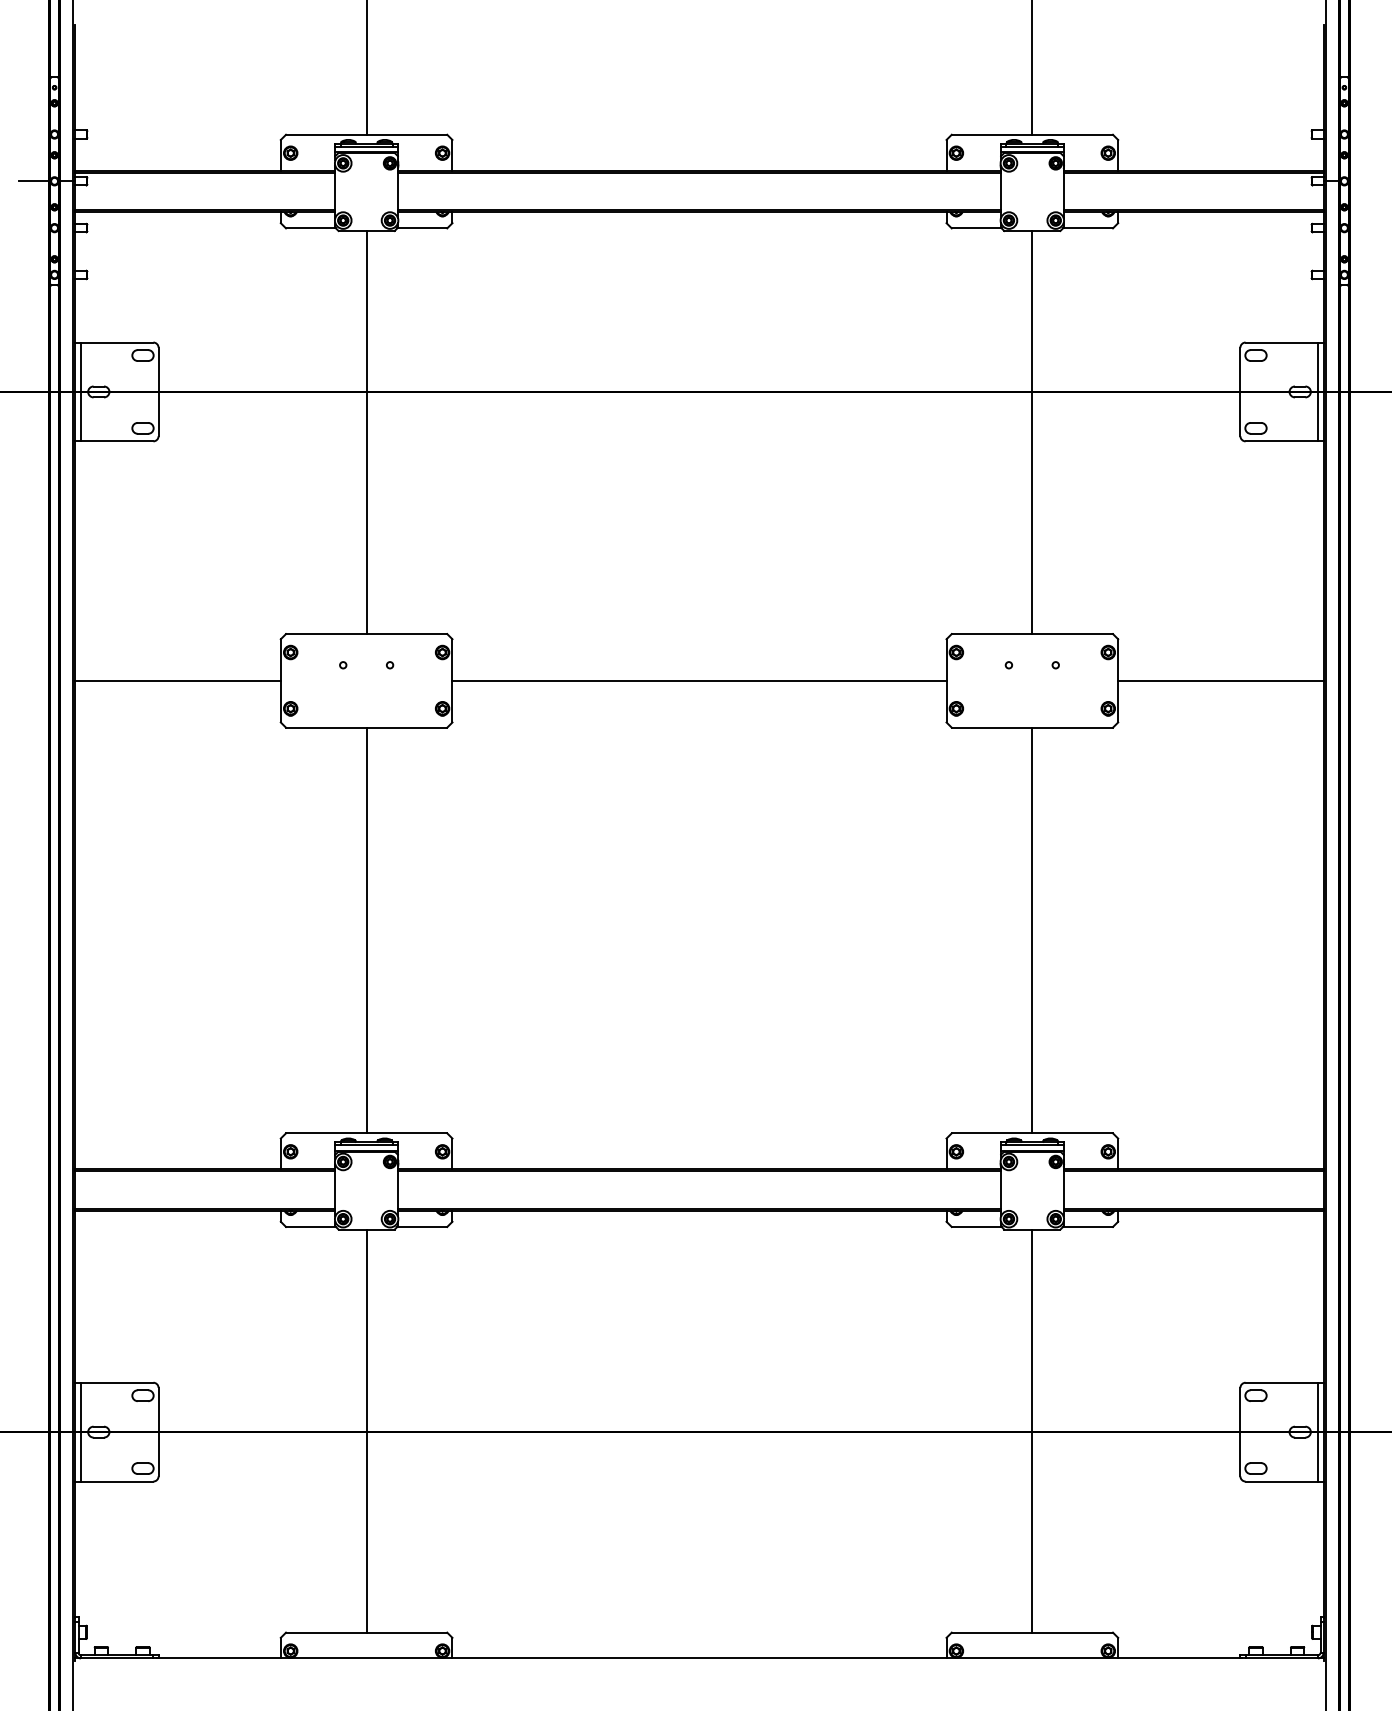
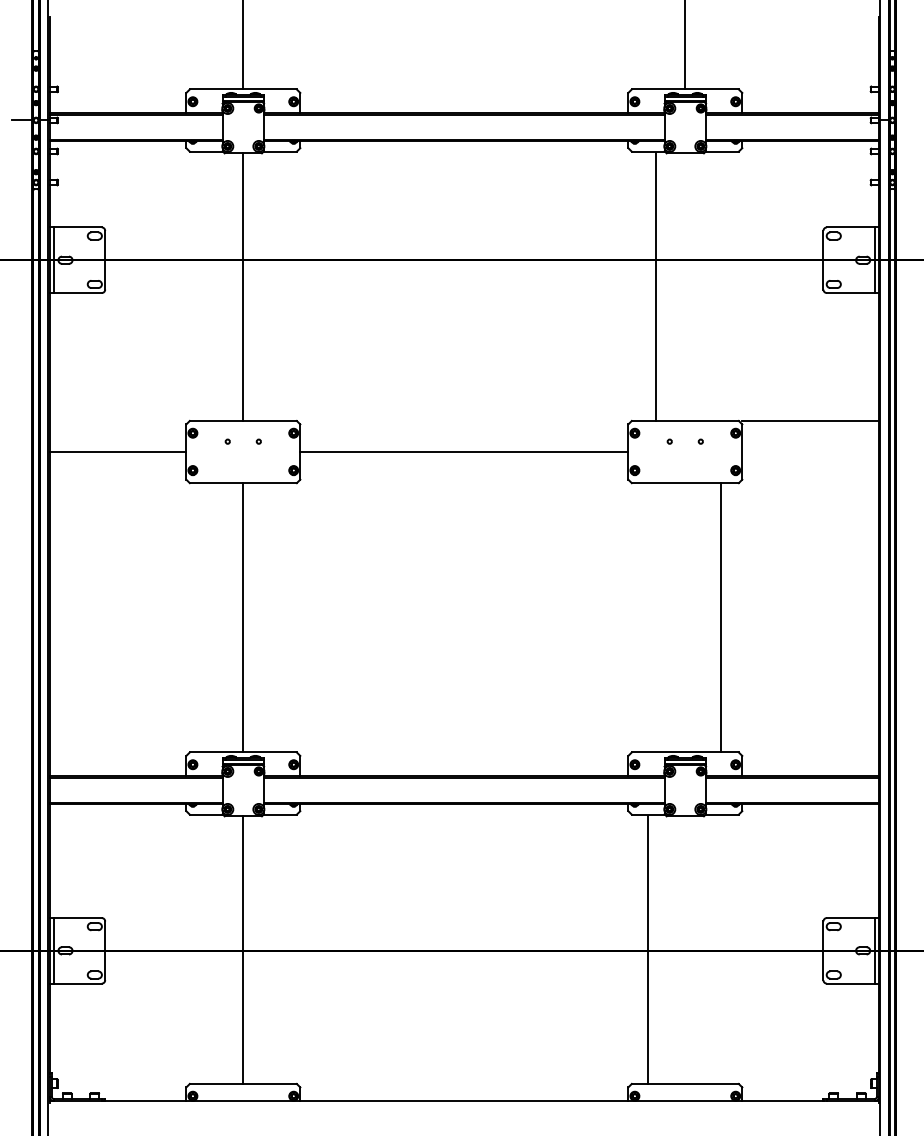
line: (1032, 431) -> (656, 286), moved
line: (1220, 680) -> (810, 420), moved
line: (1032, 930) -> (721, 617), moved
line: (1032, 1430) -> (648, 949), moved

